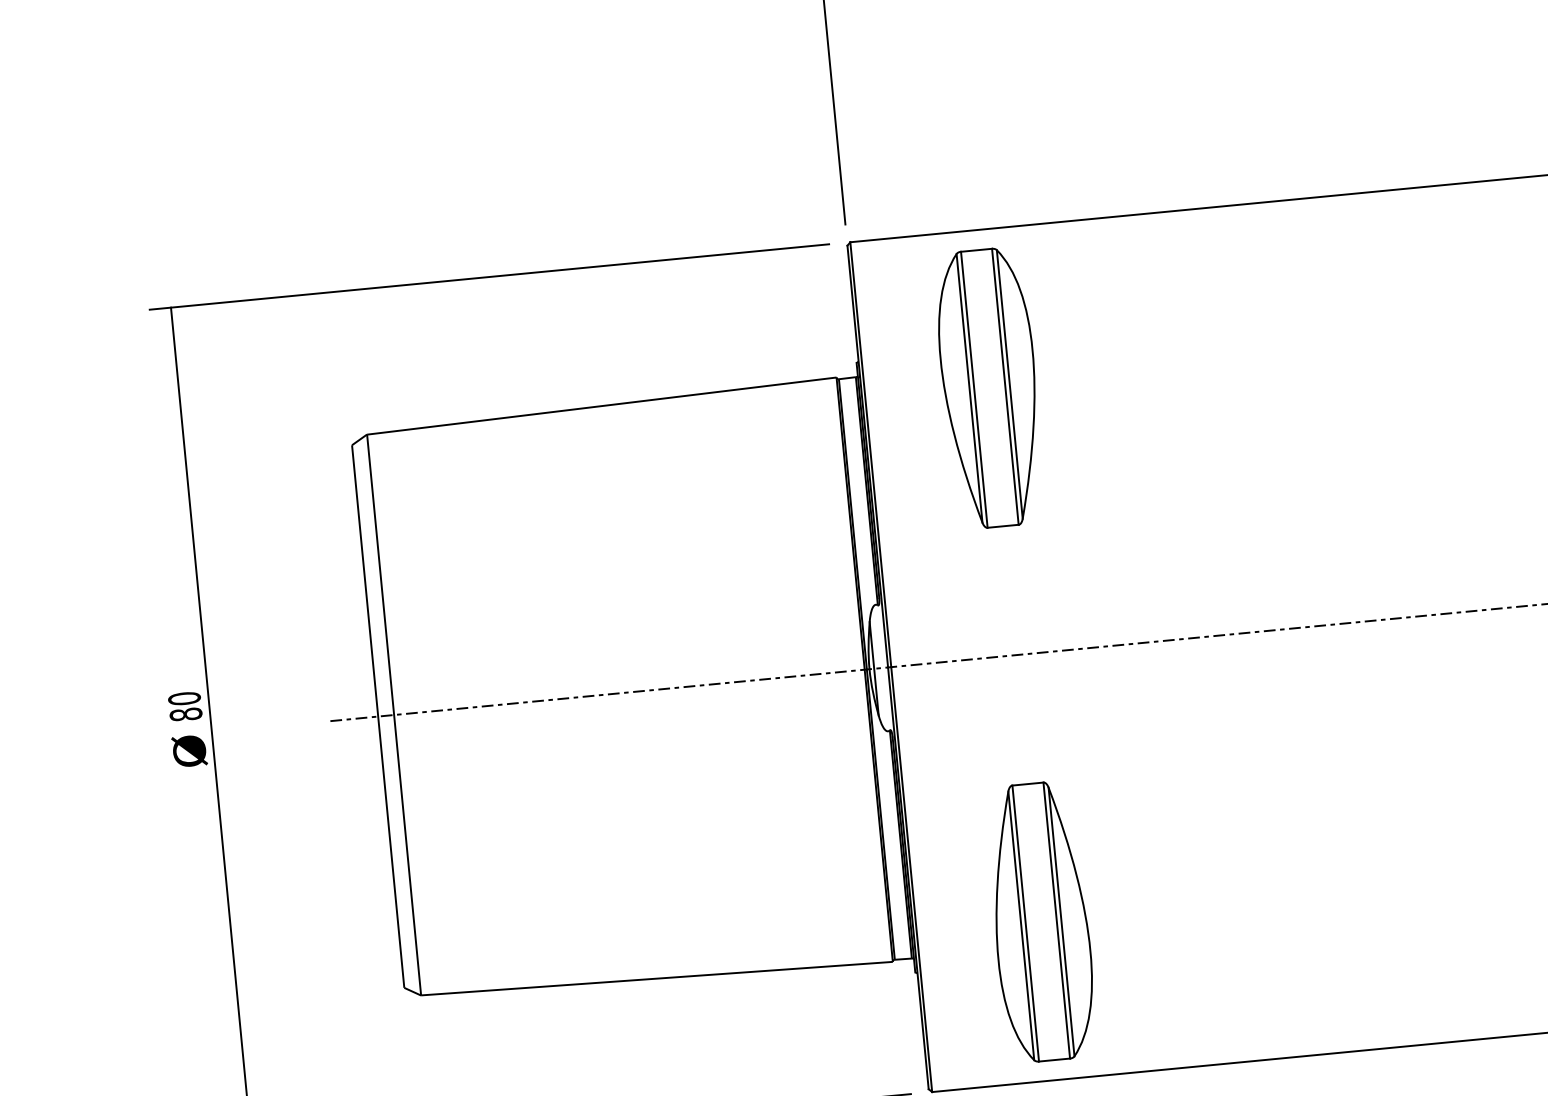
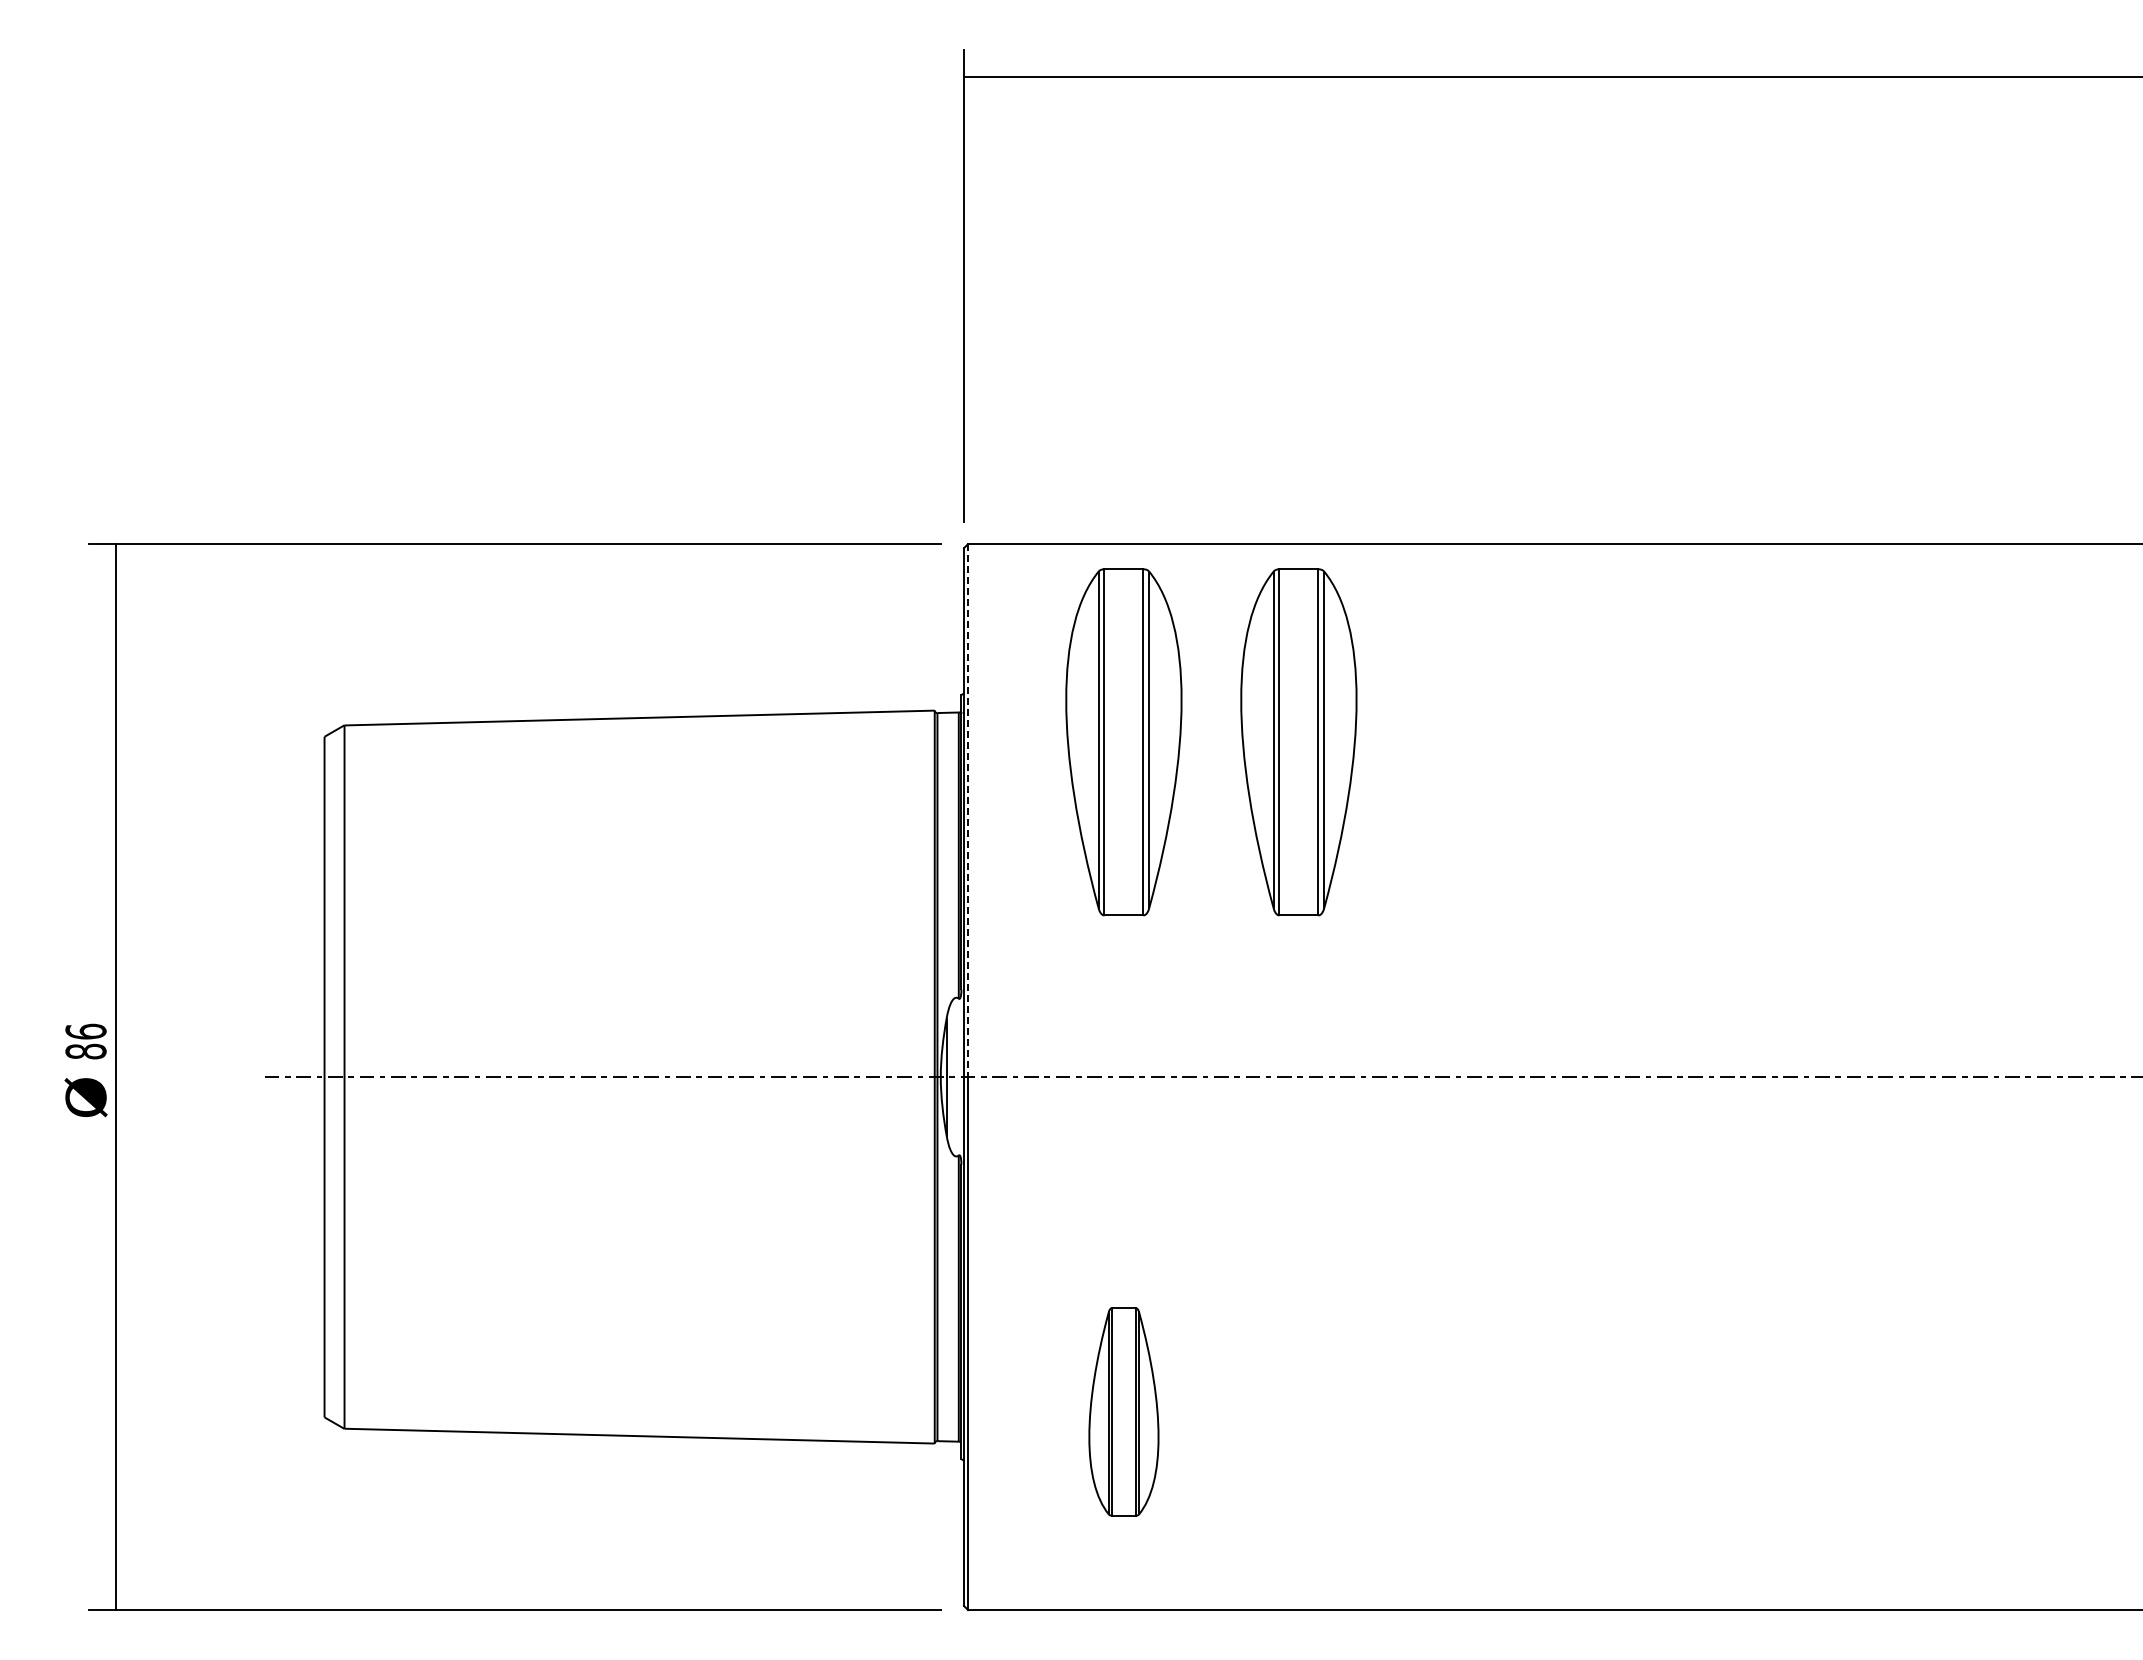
part: (1129, 375) -> (1298, 742), added
line: (871, 455) -> (968, 811), solid -> dashed
text: (184, 698) -> (85, 1031), 80 -> 86
part: (1040, 921) -> (1123, 1411), size x0.6

